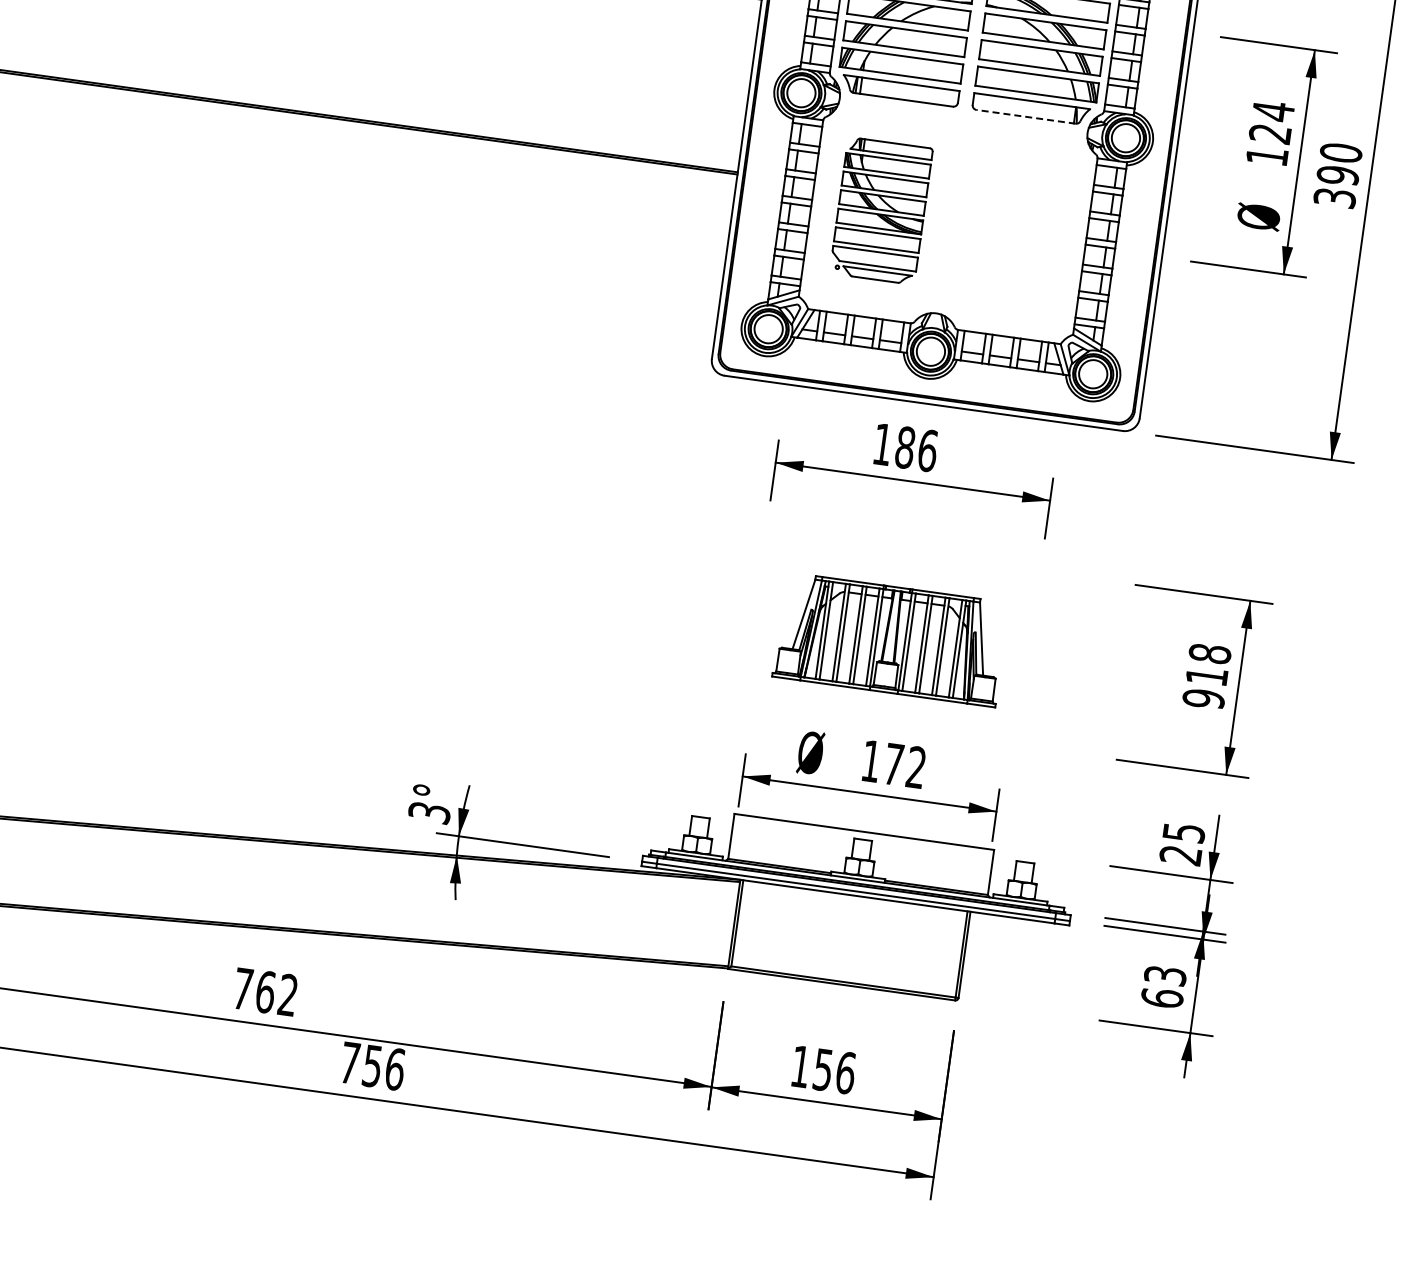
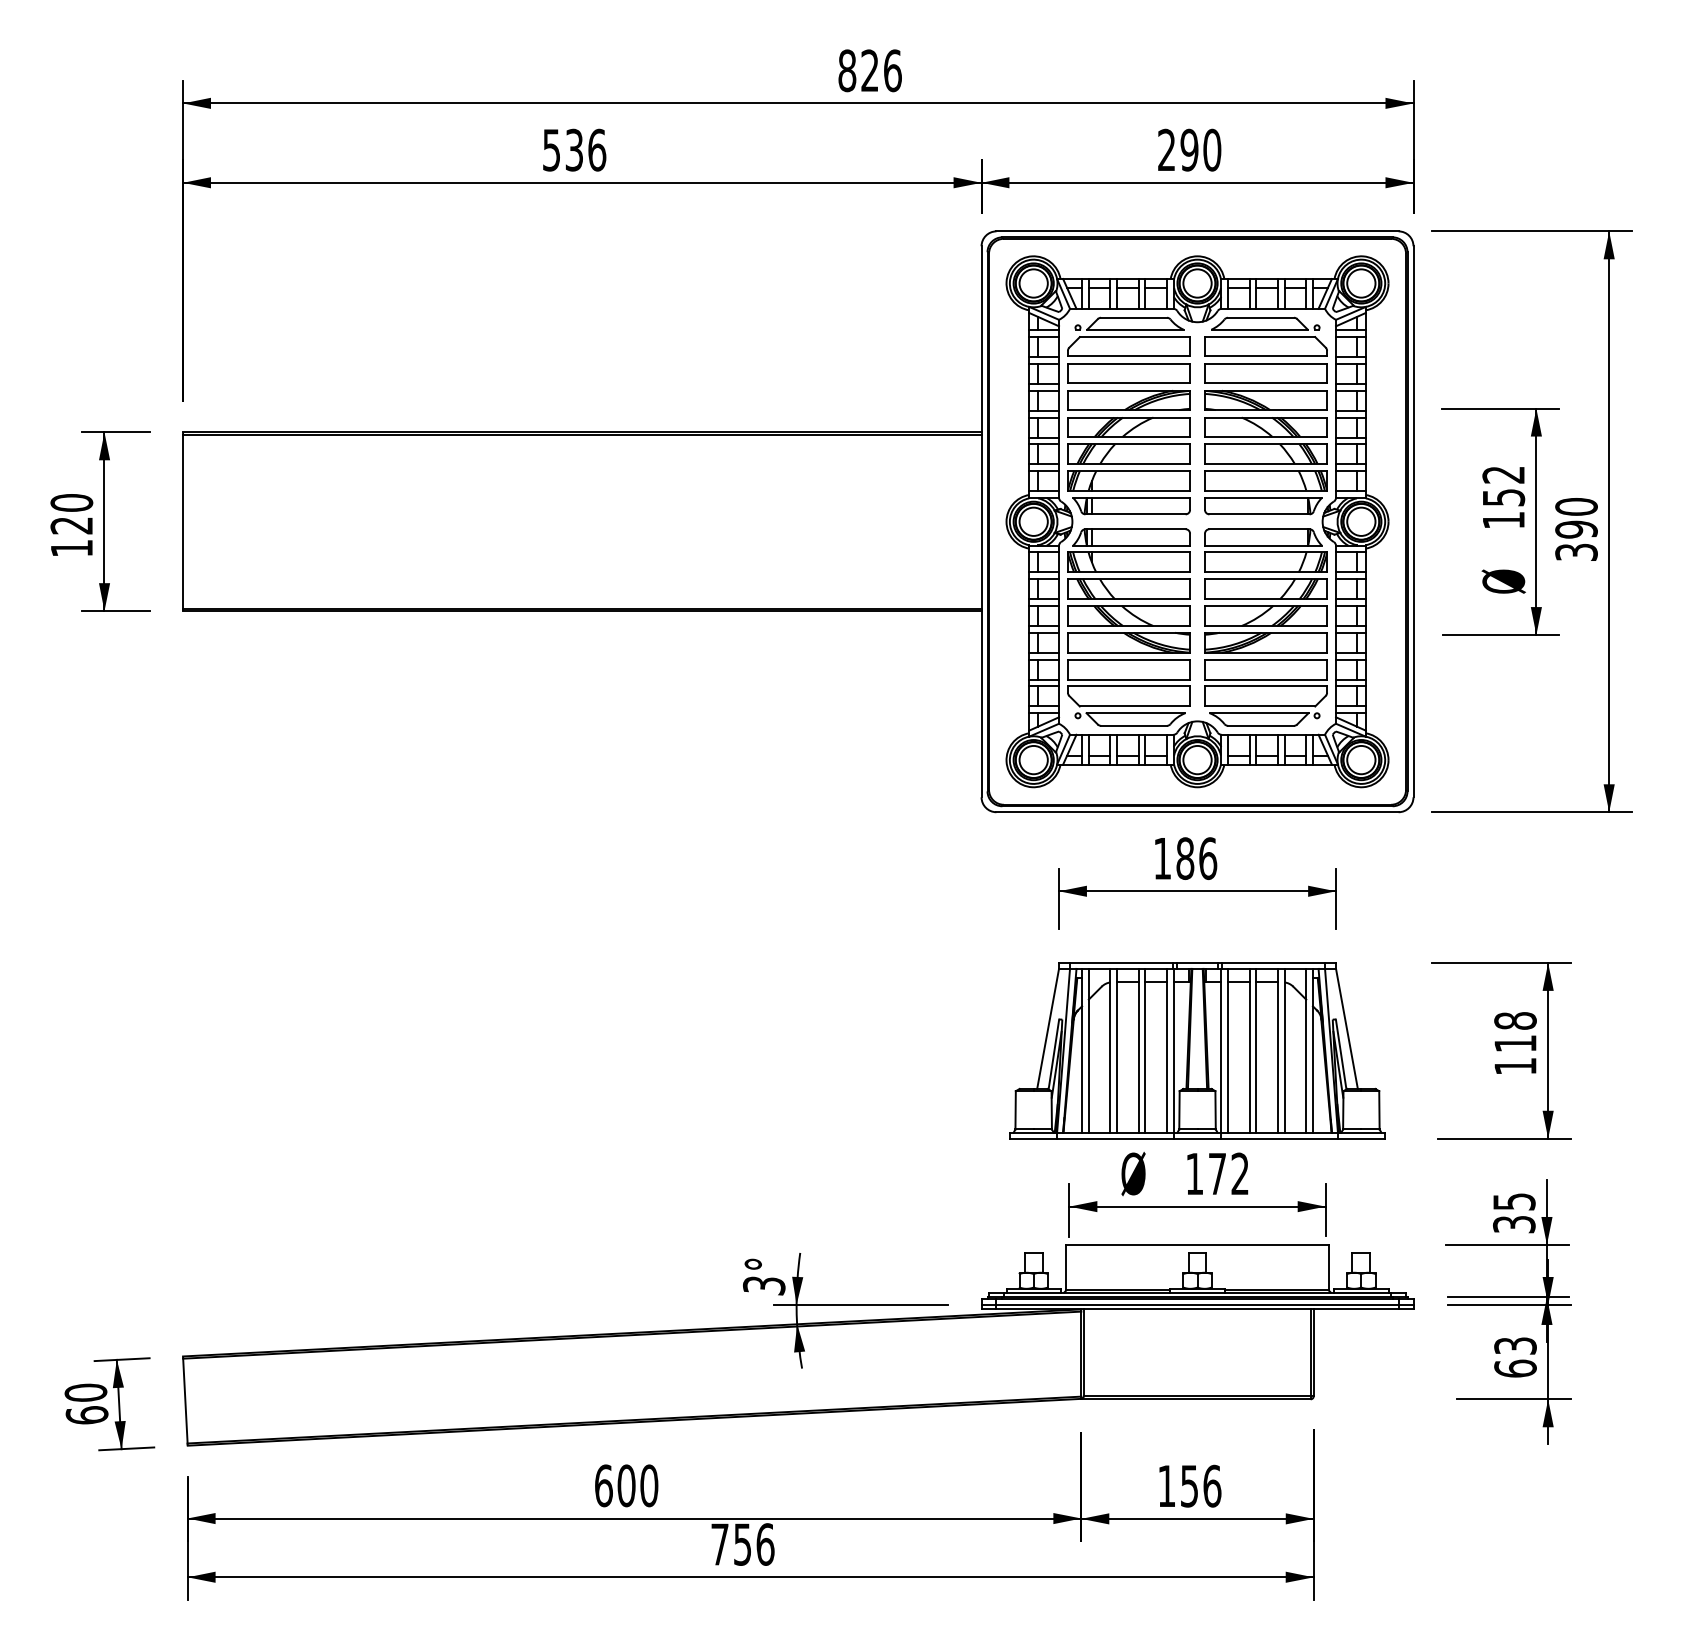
line: (1026, 116) -> (1259, 514), dashed -> solid
text: (1271, 121) -> (1503, 485), 124 -> 152
part: (880, 210) -> (1128, 627), size x1.43
part: (1016, 229) -> (1265, 627), added
part: (891, 639) -> (1197, 1050), size x1.67
text: (1203, 698) -> (1515, 1066), 918 -> 118
text: (1181, 855) -> (1514, 1224), 25 -> 35
text: (265, 991) -> (626, 1485), 762 -> 600

